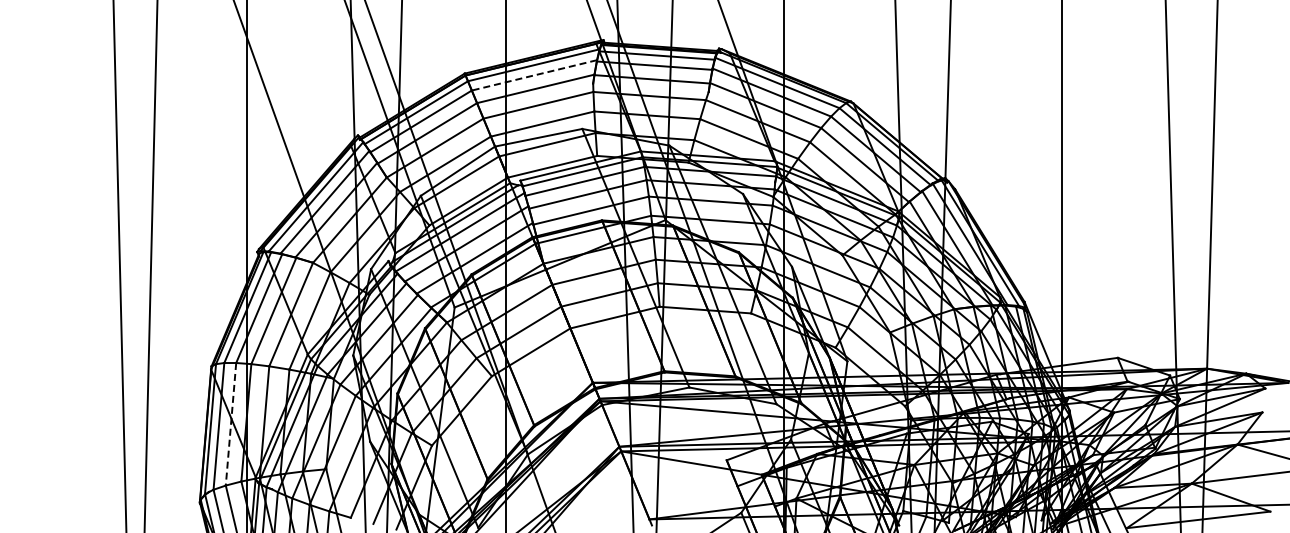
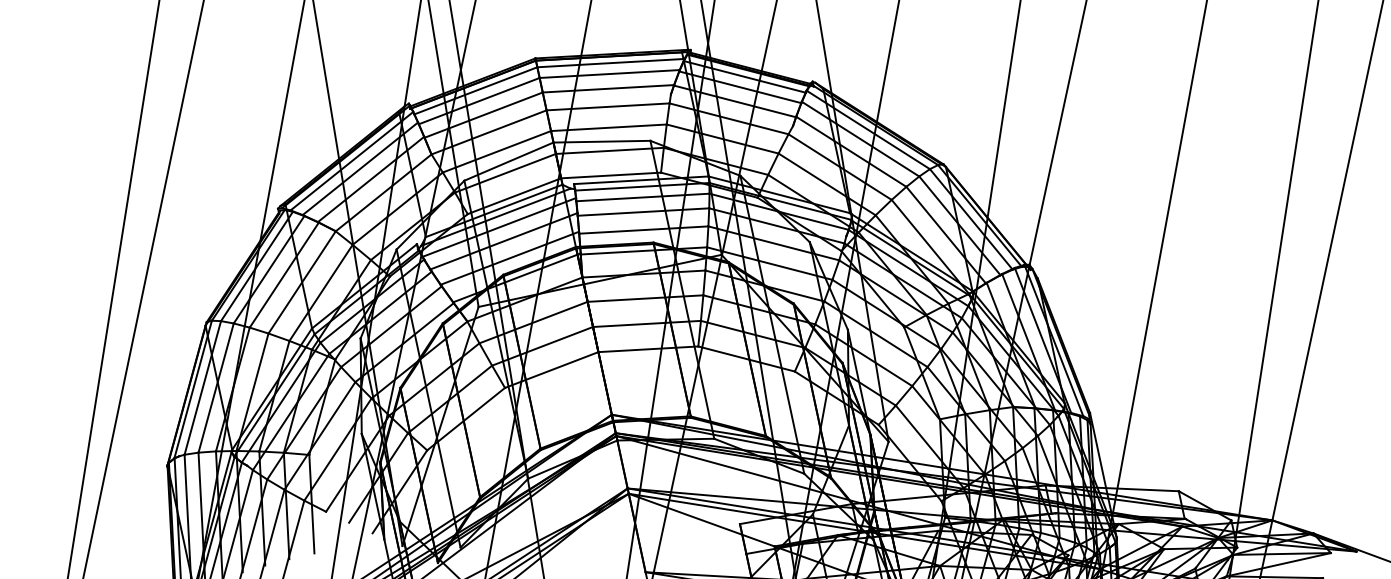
line: (533, 75) -> (608, 73), dashed -> solid
line: (231, 424) -> (216, 388), dashed -> solid

